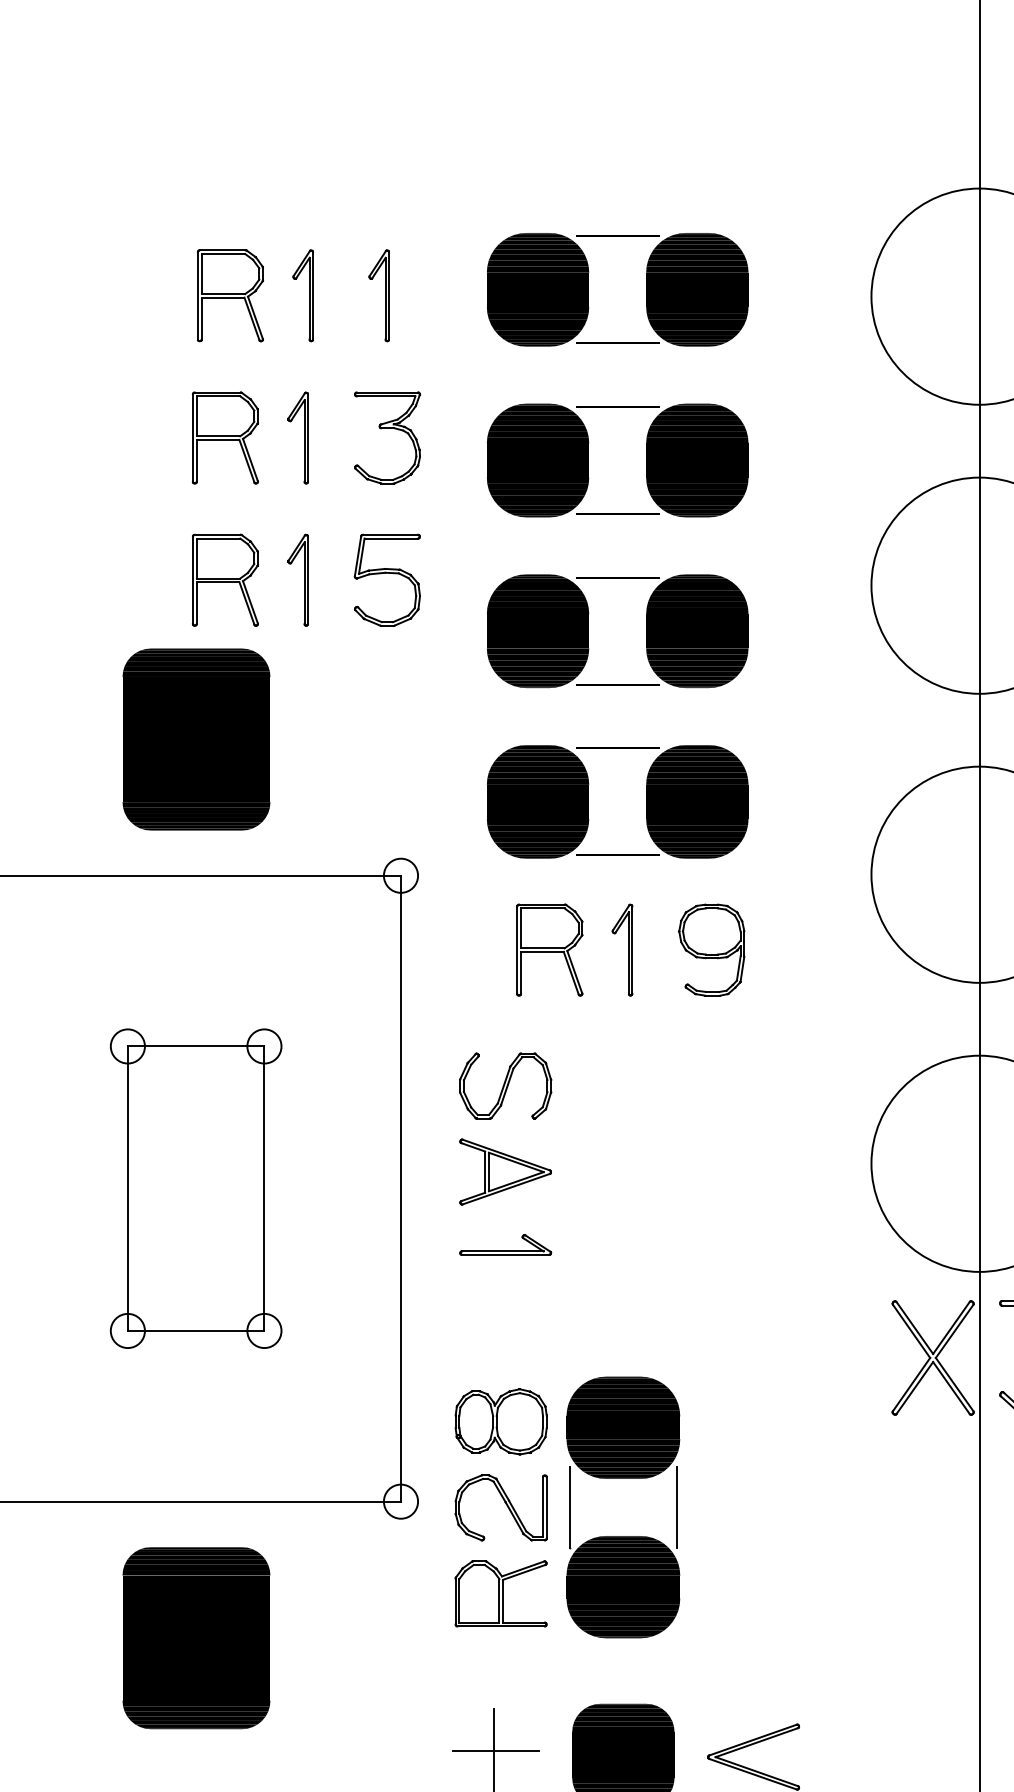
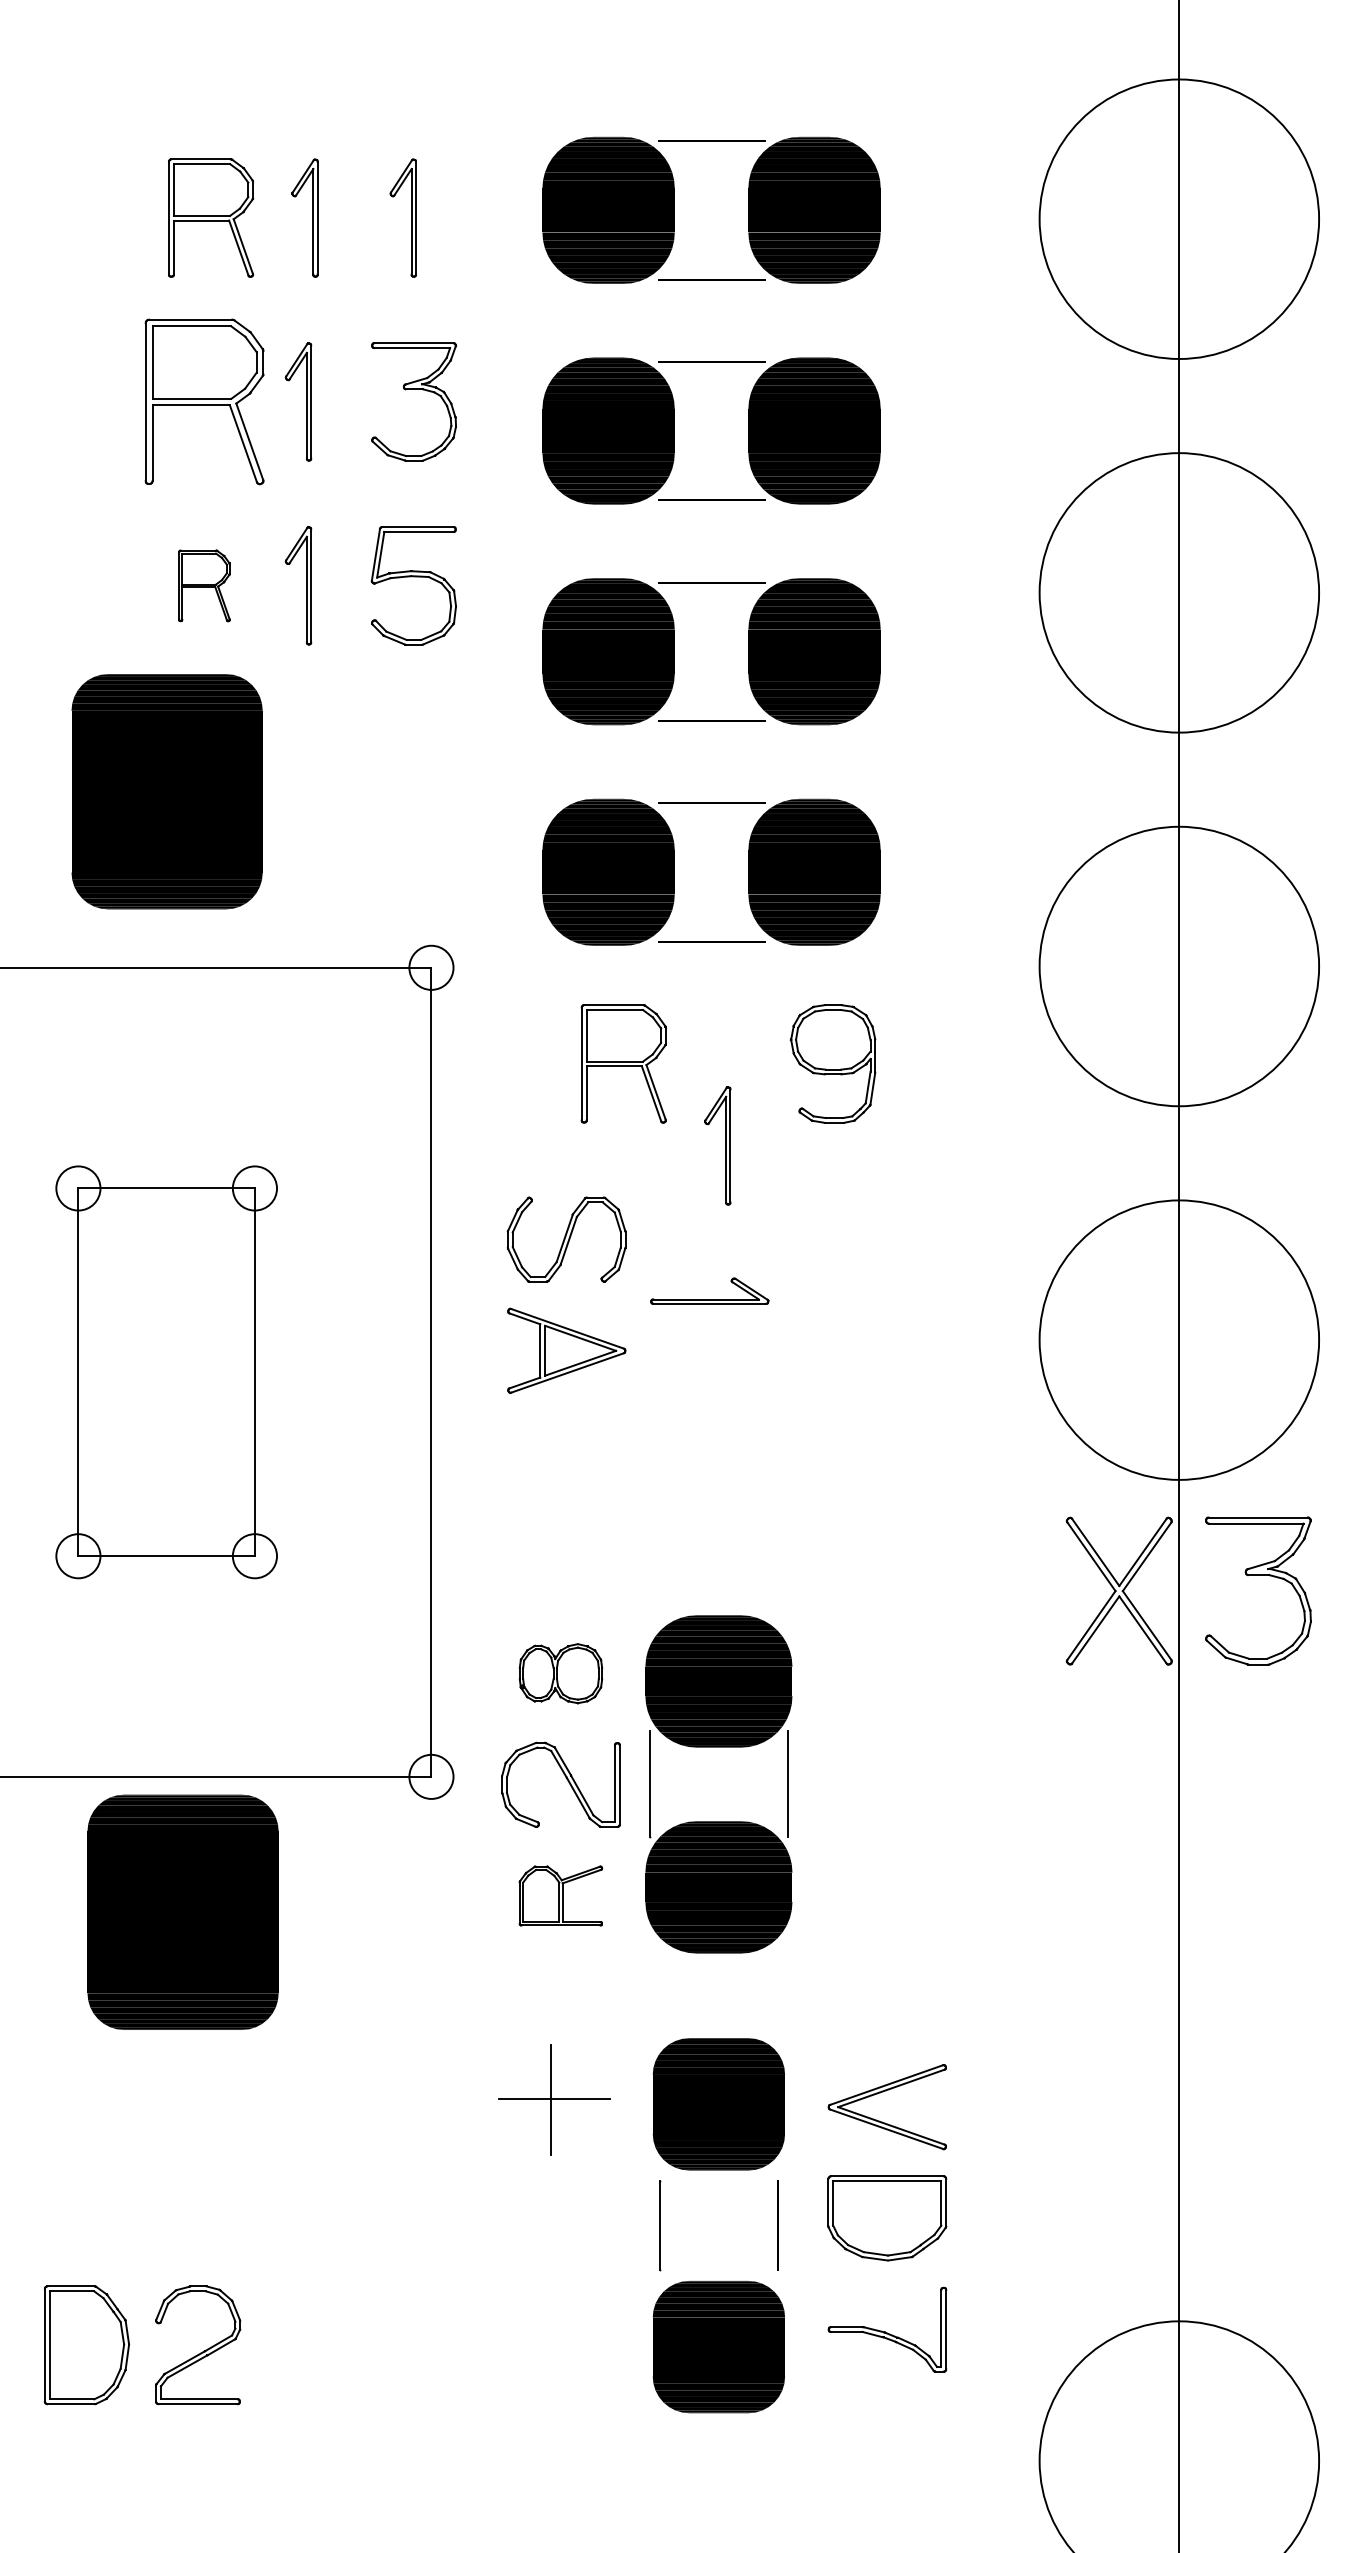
part: (225, 437) -> (204, 401), size x1.4
part: (225, 580) -> (204, 585), size x0.6
part: (628, 949) -> (725, 1145), moved
part: (505, 1251) -> (709, 1299), moved
part: (500, 1421) -> (560, 1673), size x0.7
part: (500, 1593) -> (560, 1895), size x0.7
part: (196, 1637) -> (182, 1911), moved

